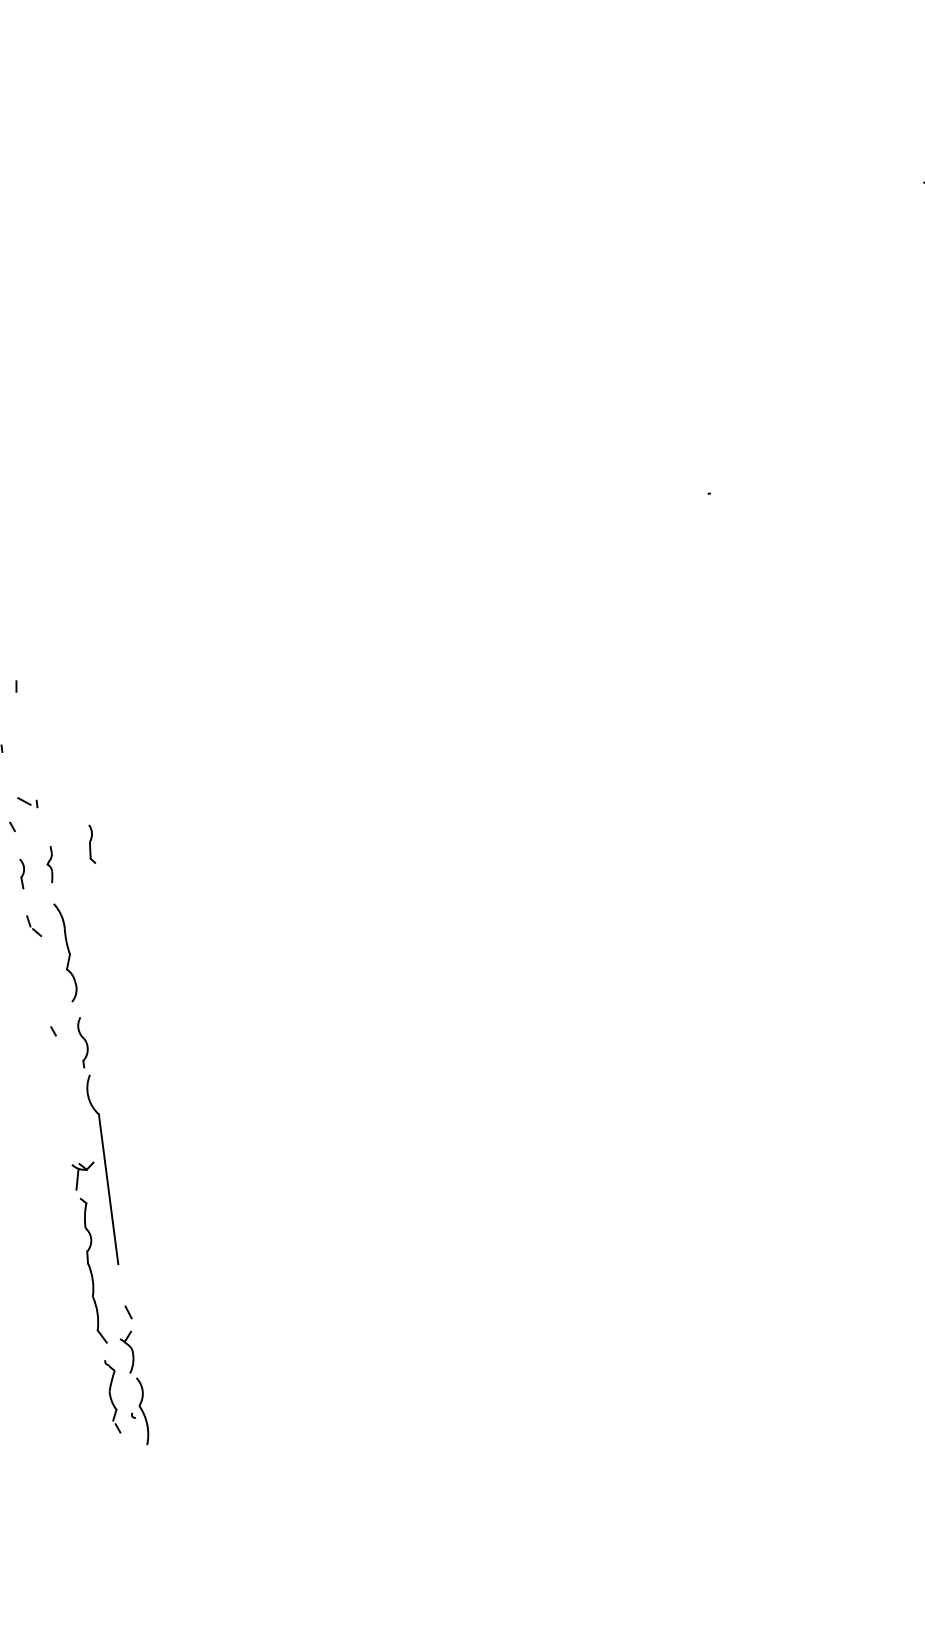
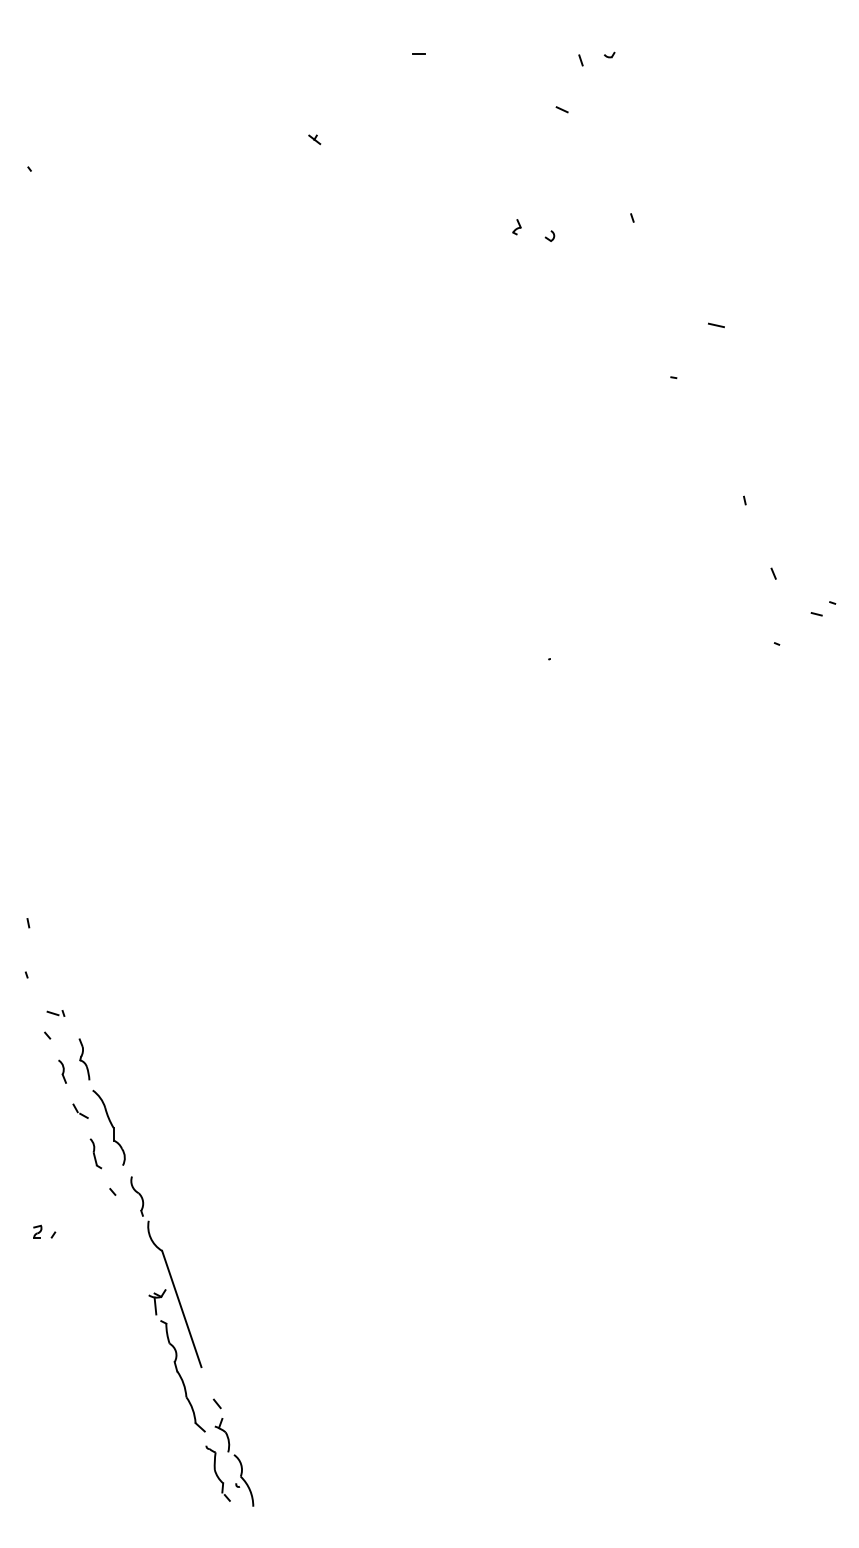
part: (91, 843) -> (95, 1153), moved
part: (51, 864) -> (84, 1059), size x1.43

